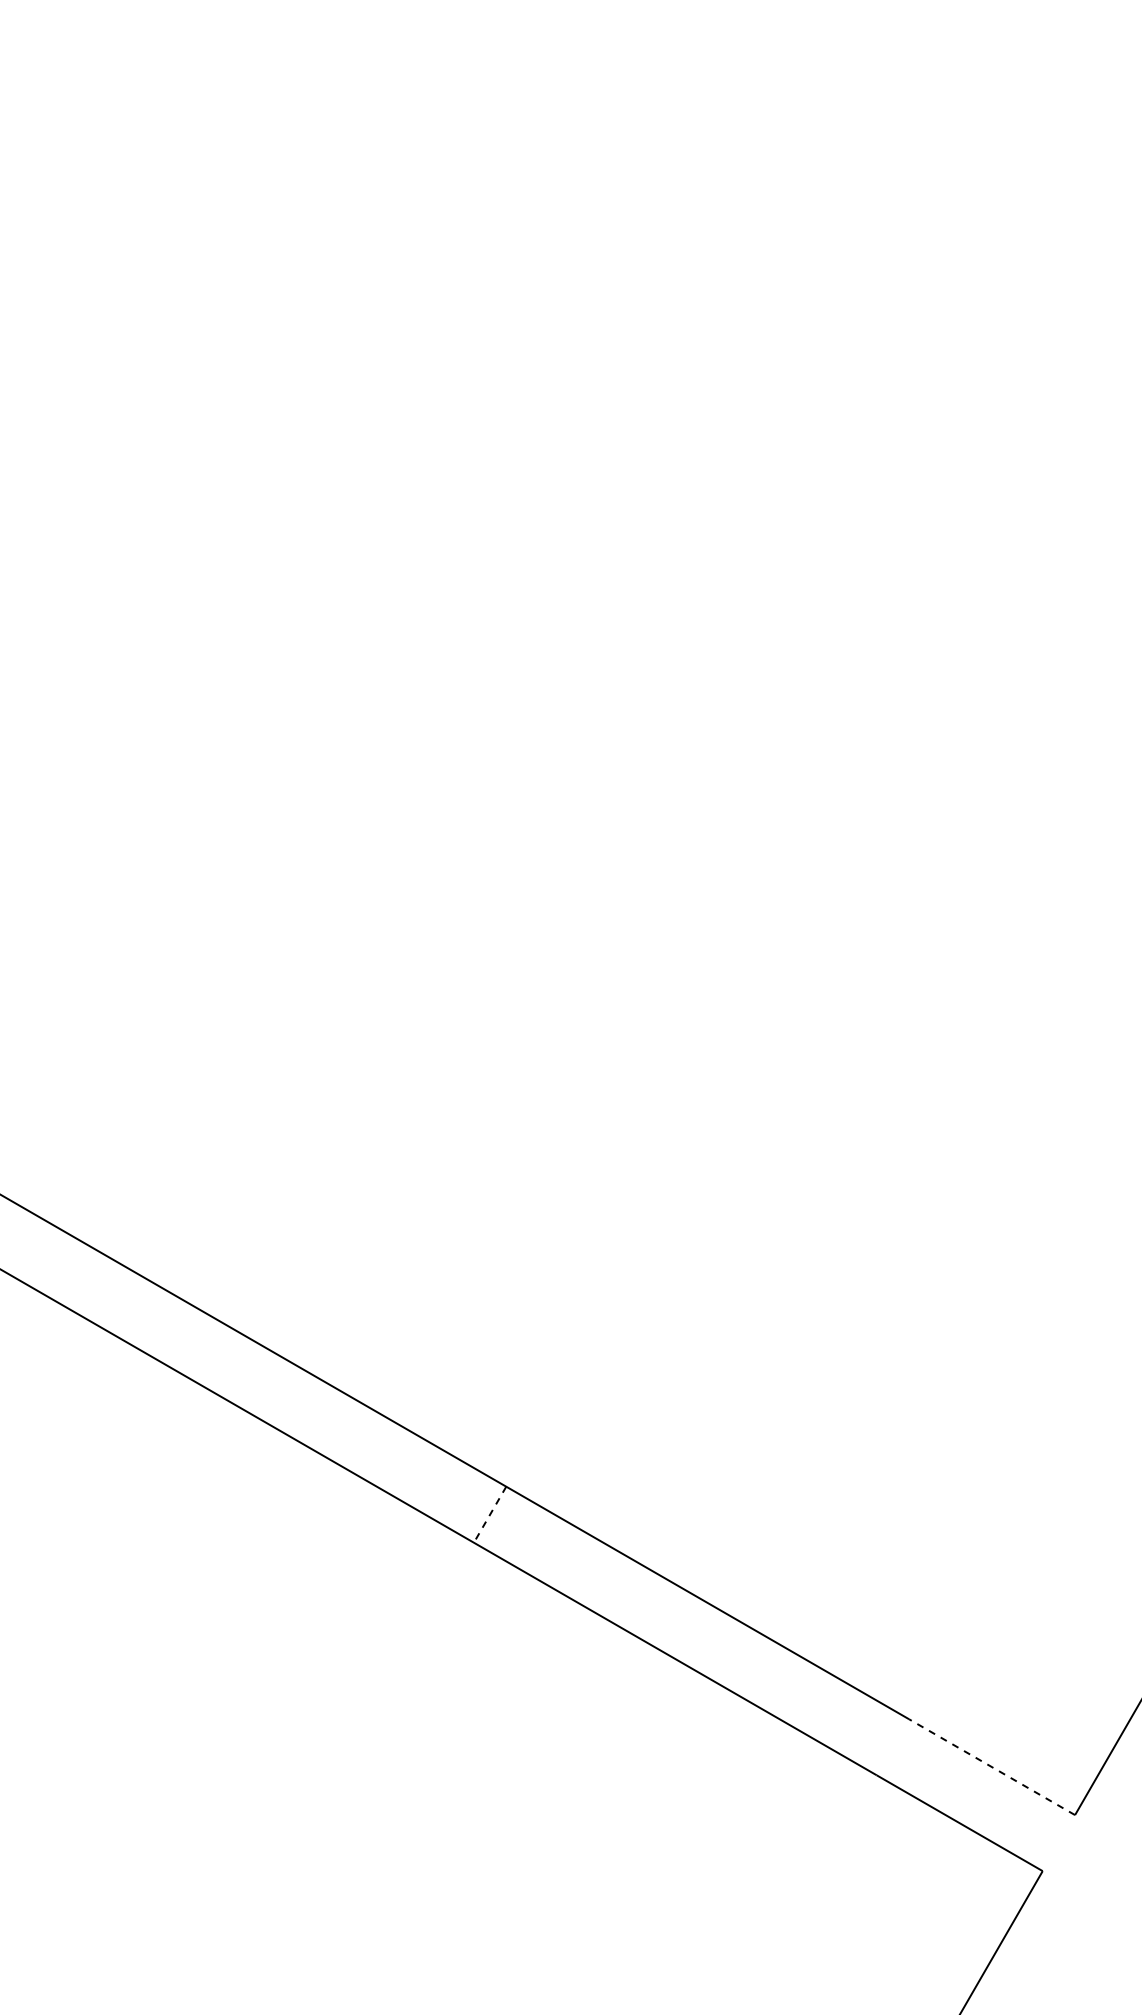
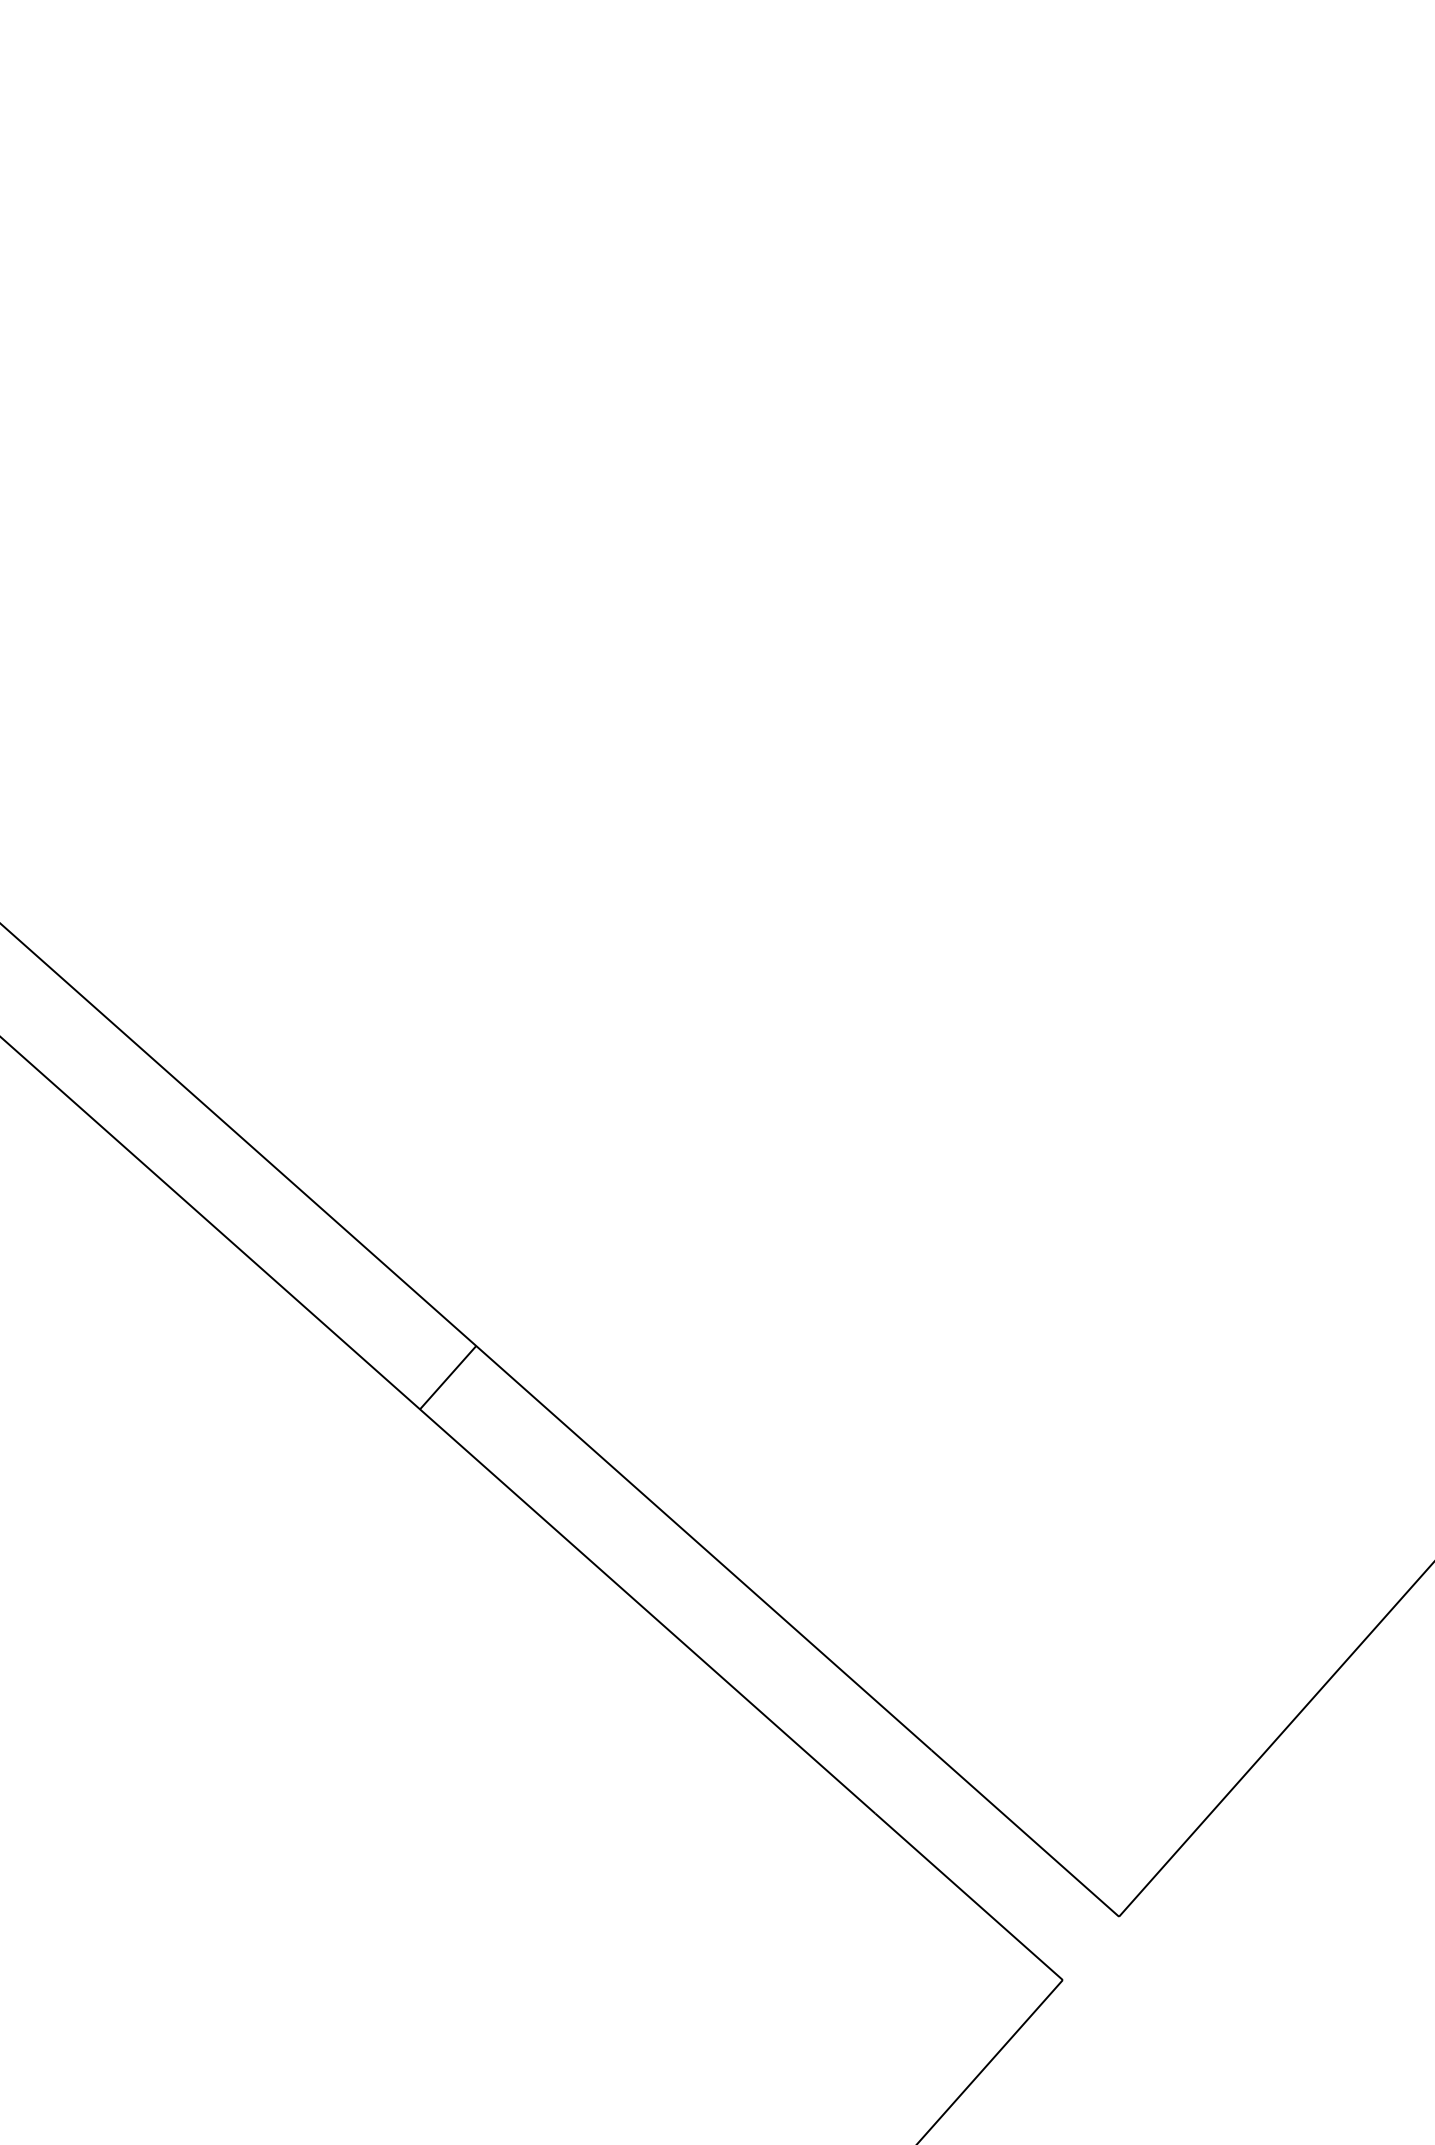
line: (489, 1515) -> (447, 1378), dashed -> solid
line: (992, 1767) -> (1025, 1833), dashed -> solid

